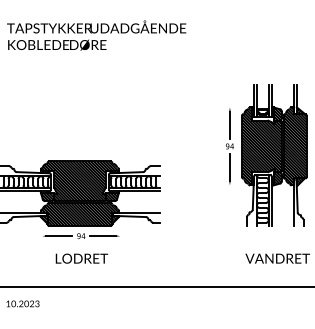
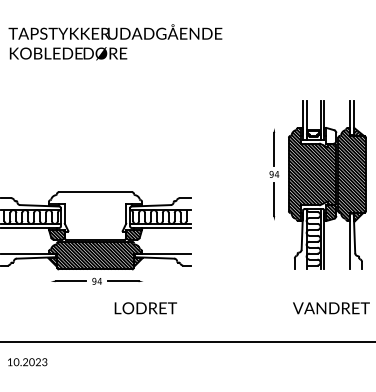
hatch: (277, 113) -> (331, 135), removed
hatch: (79, 180) -> (95, 215), removed
text: (81, 258) -> (145, 308), moved

